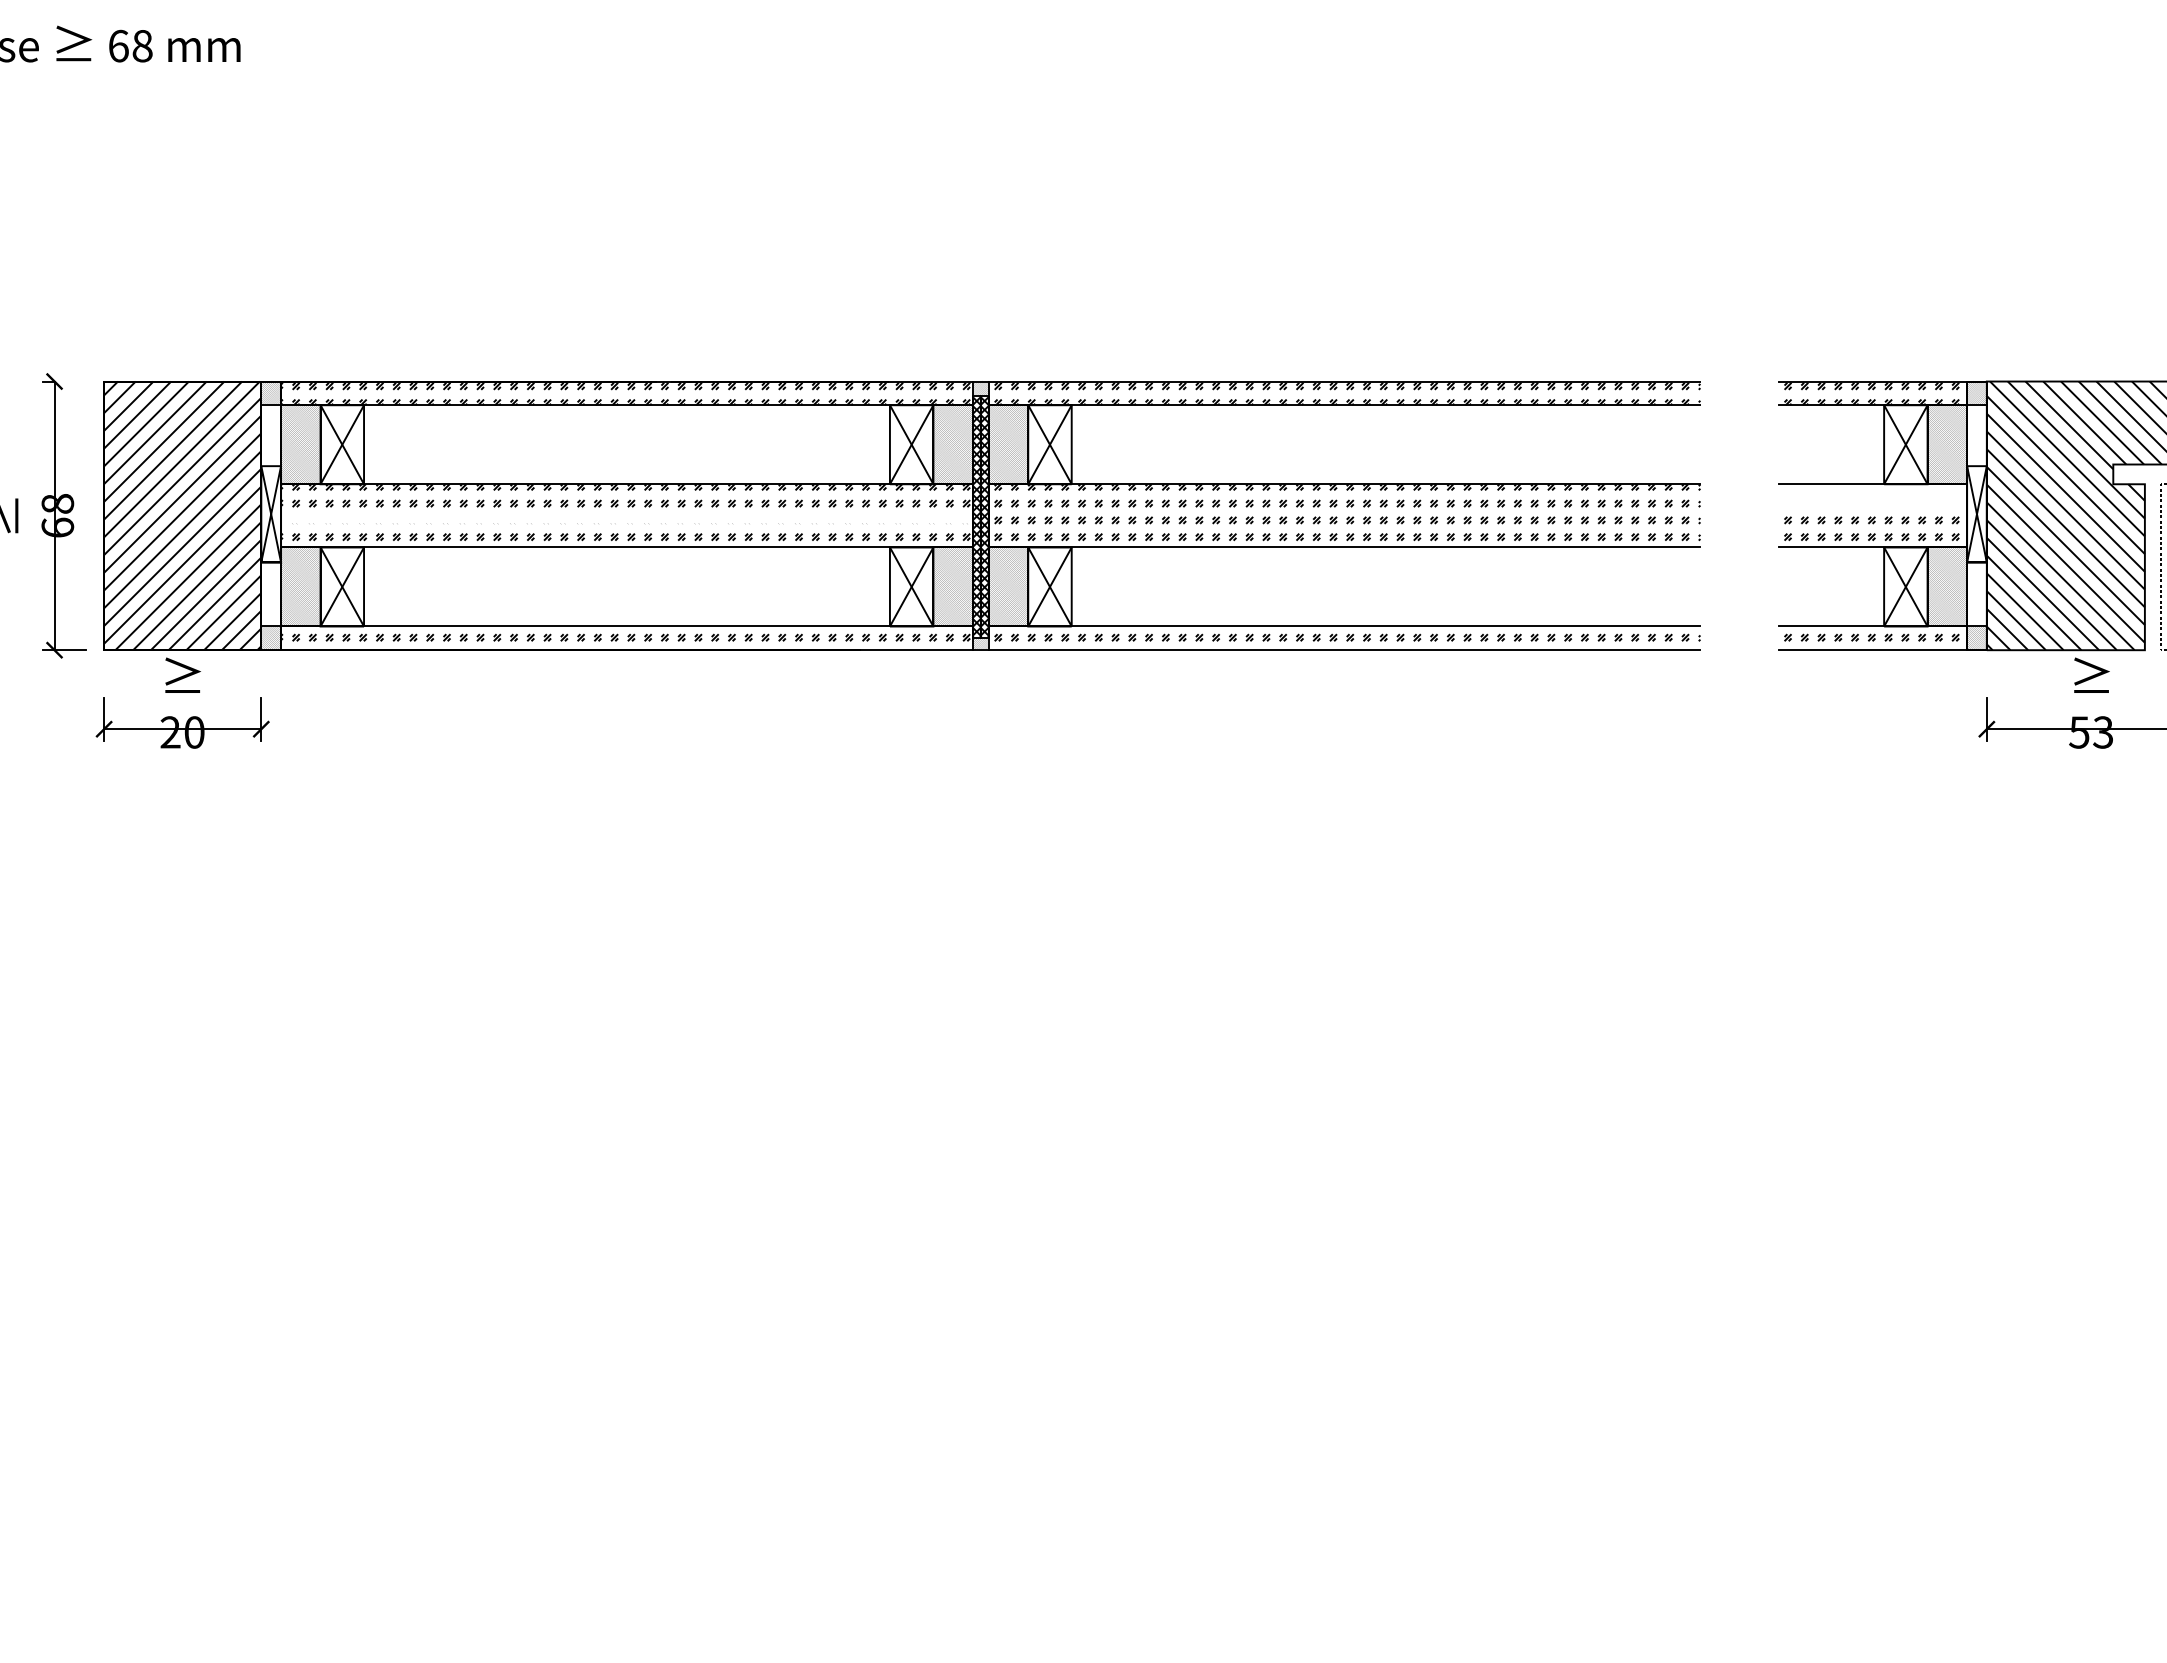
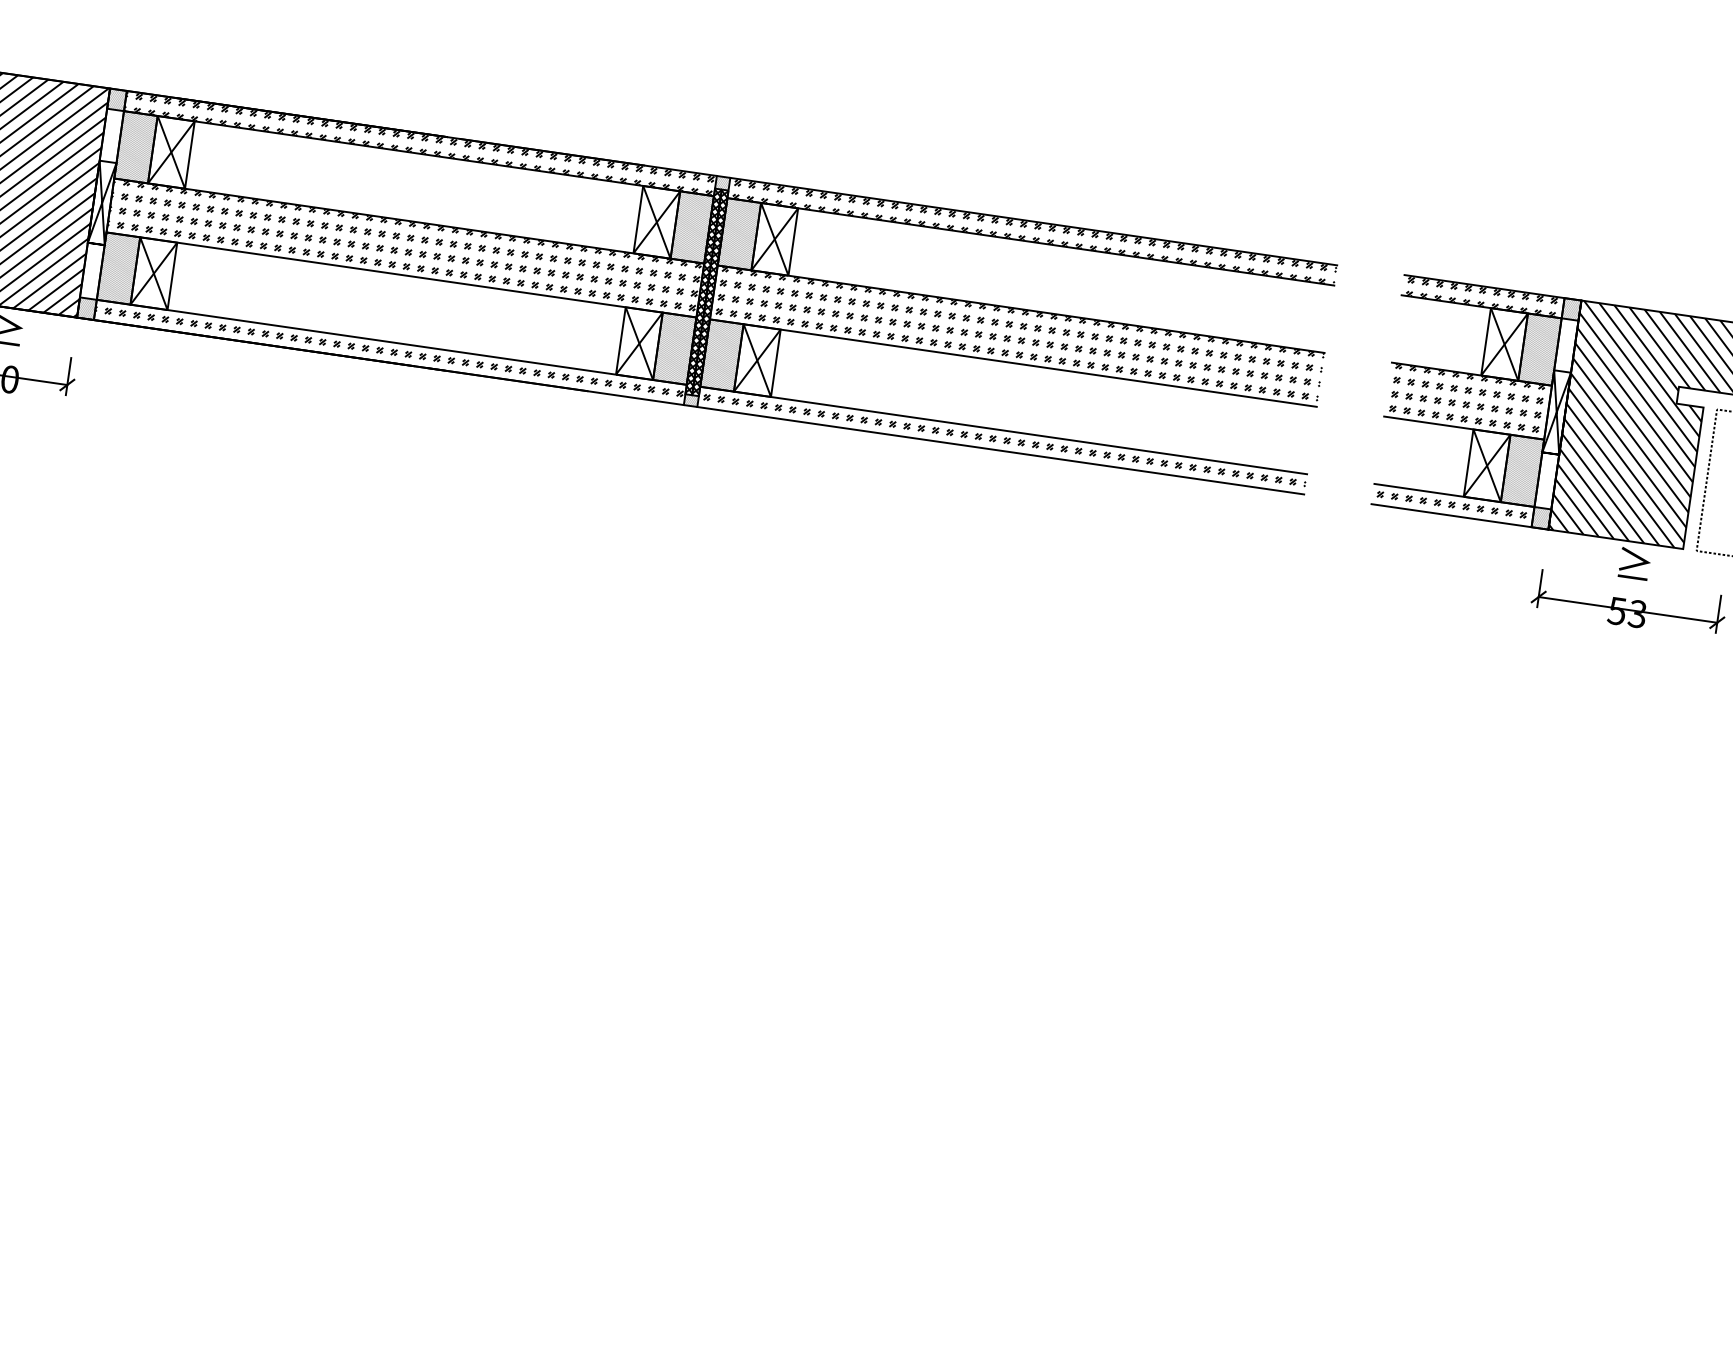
hatch: (1871, 495) -> (1469, 383), added
hatch: (625, 519) -> (403, 250), added

